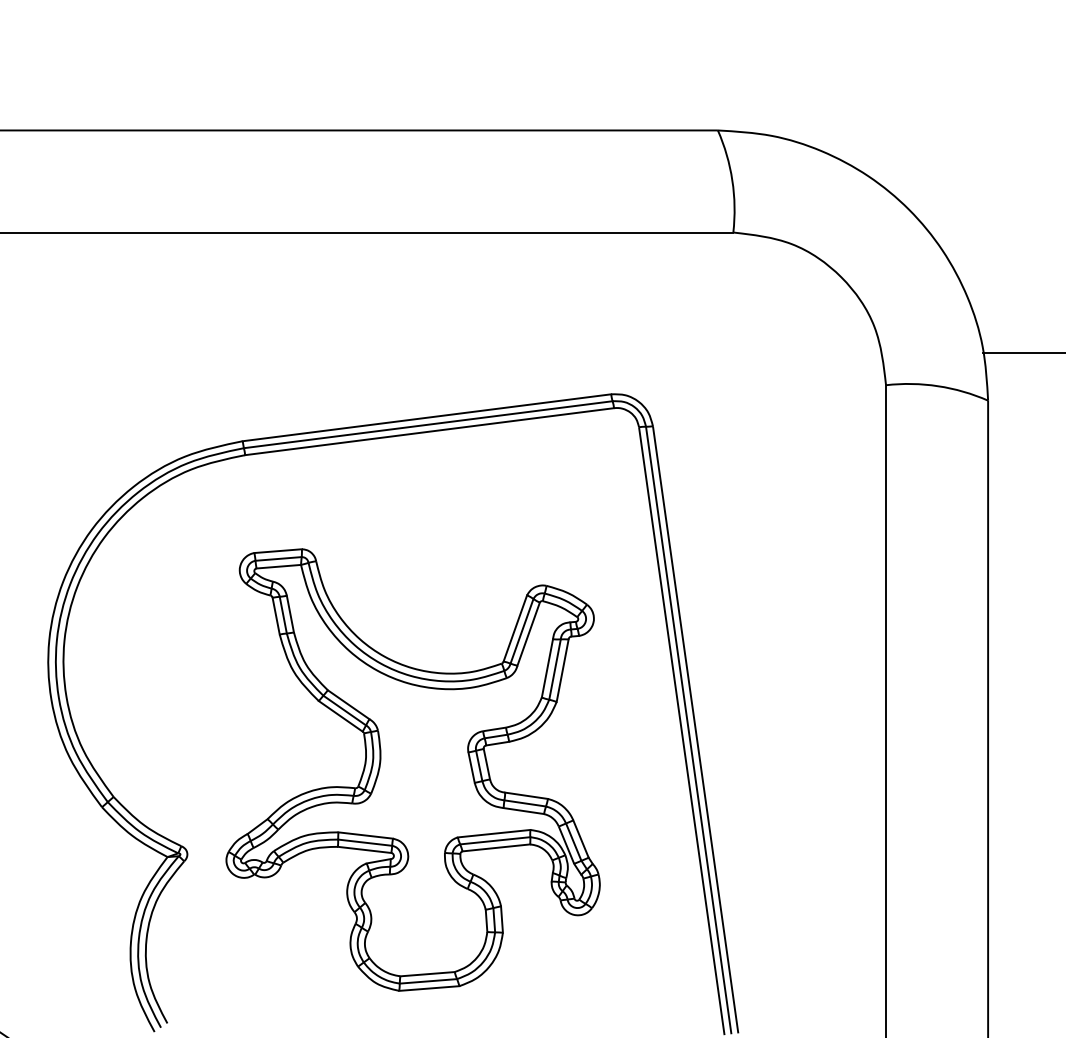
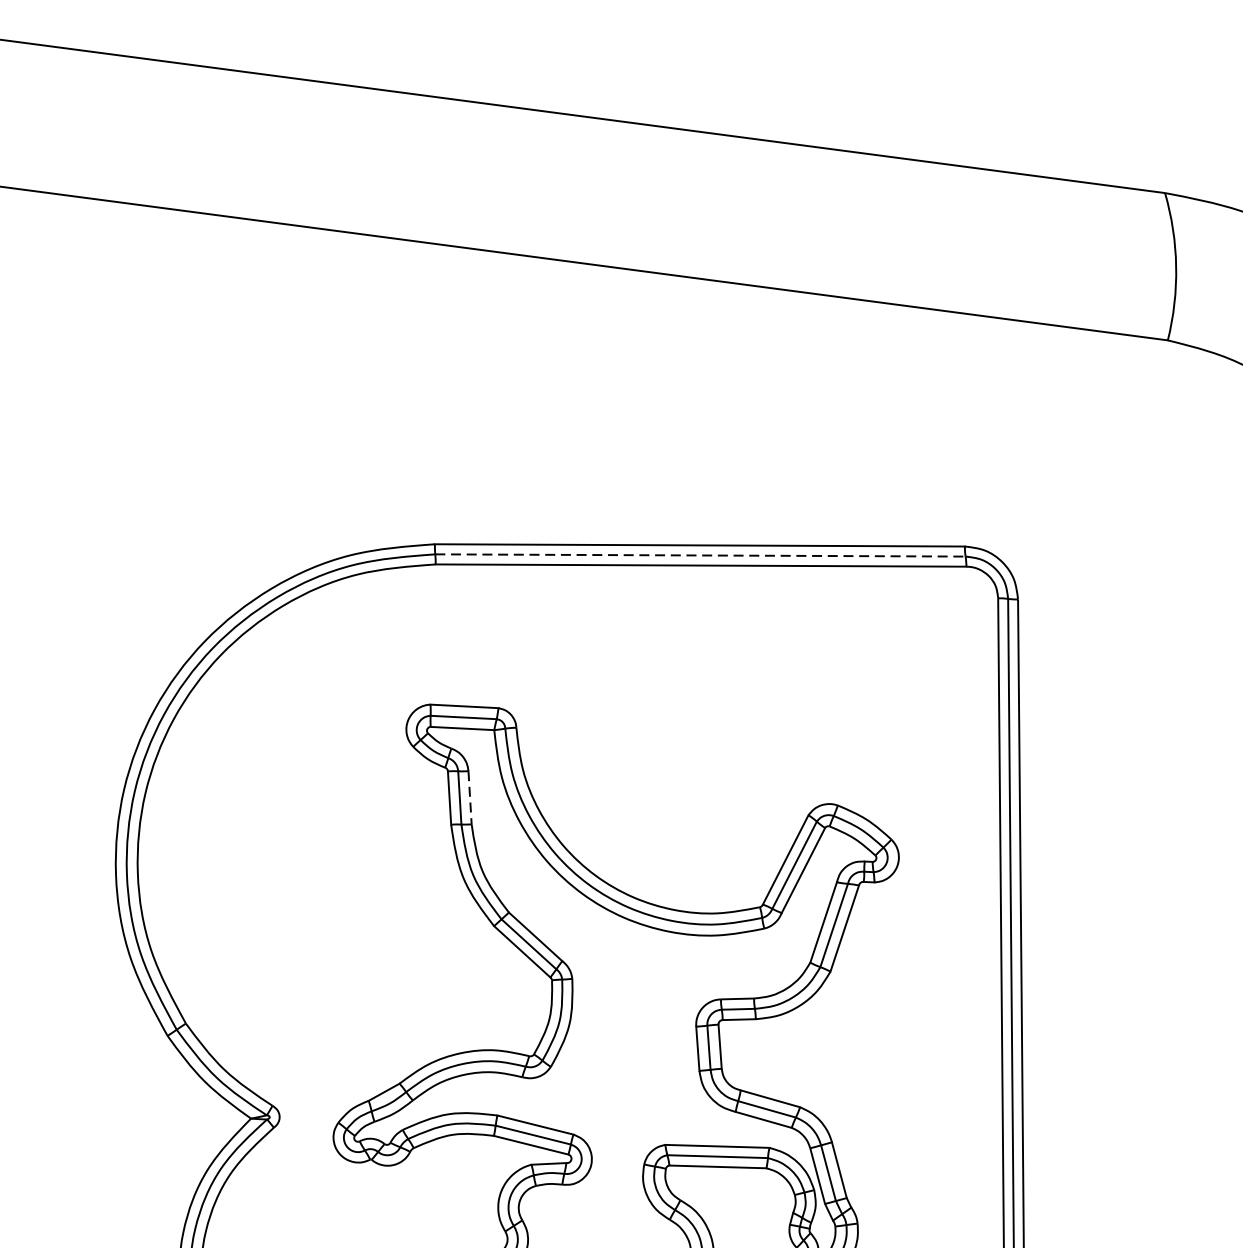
line: (428, 424) -> (700, 555), solid -> dashed
line: (290, 614) -> (470, 798), solid -> dashed

